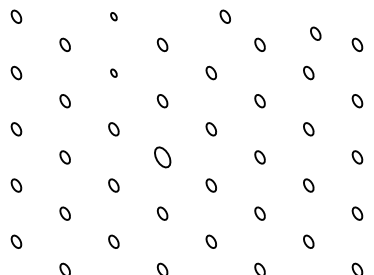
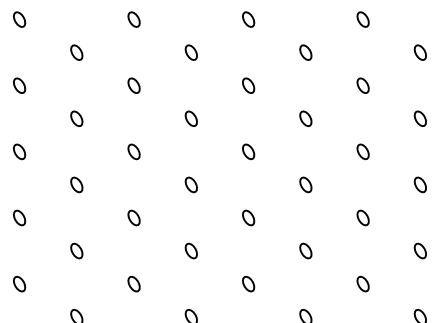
part: (113, 16) -> (133, 19), size x1.67
part: (224, 16) -> (247, 19), moved
part: (315, 33) -> (362, 19), moved
part: (113, 73) -> (133, 86), size x1.67
part: (162, 157) -> (191, 185), size x0.62

